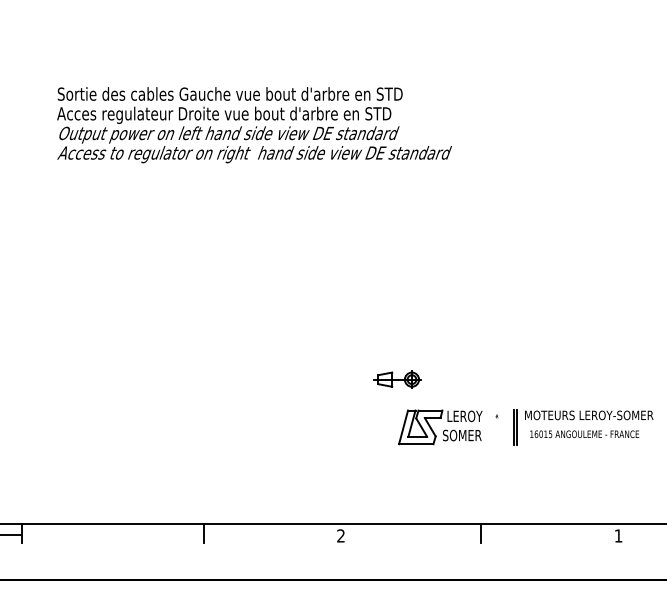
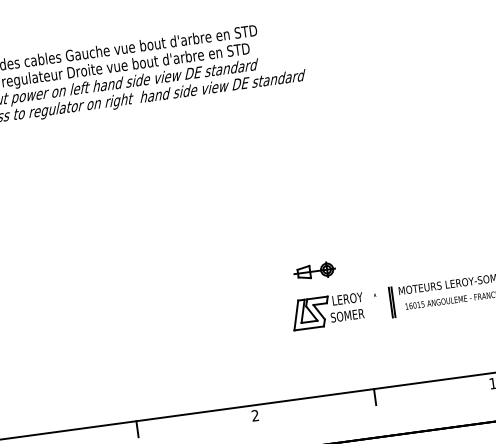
part: (397, 379) -> (314, 271), moved

